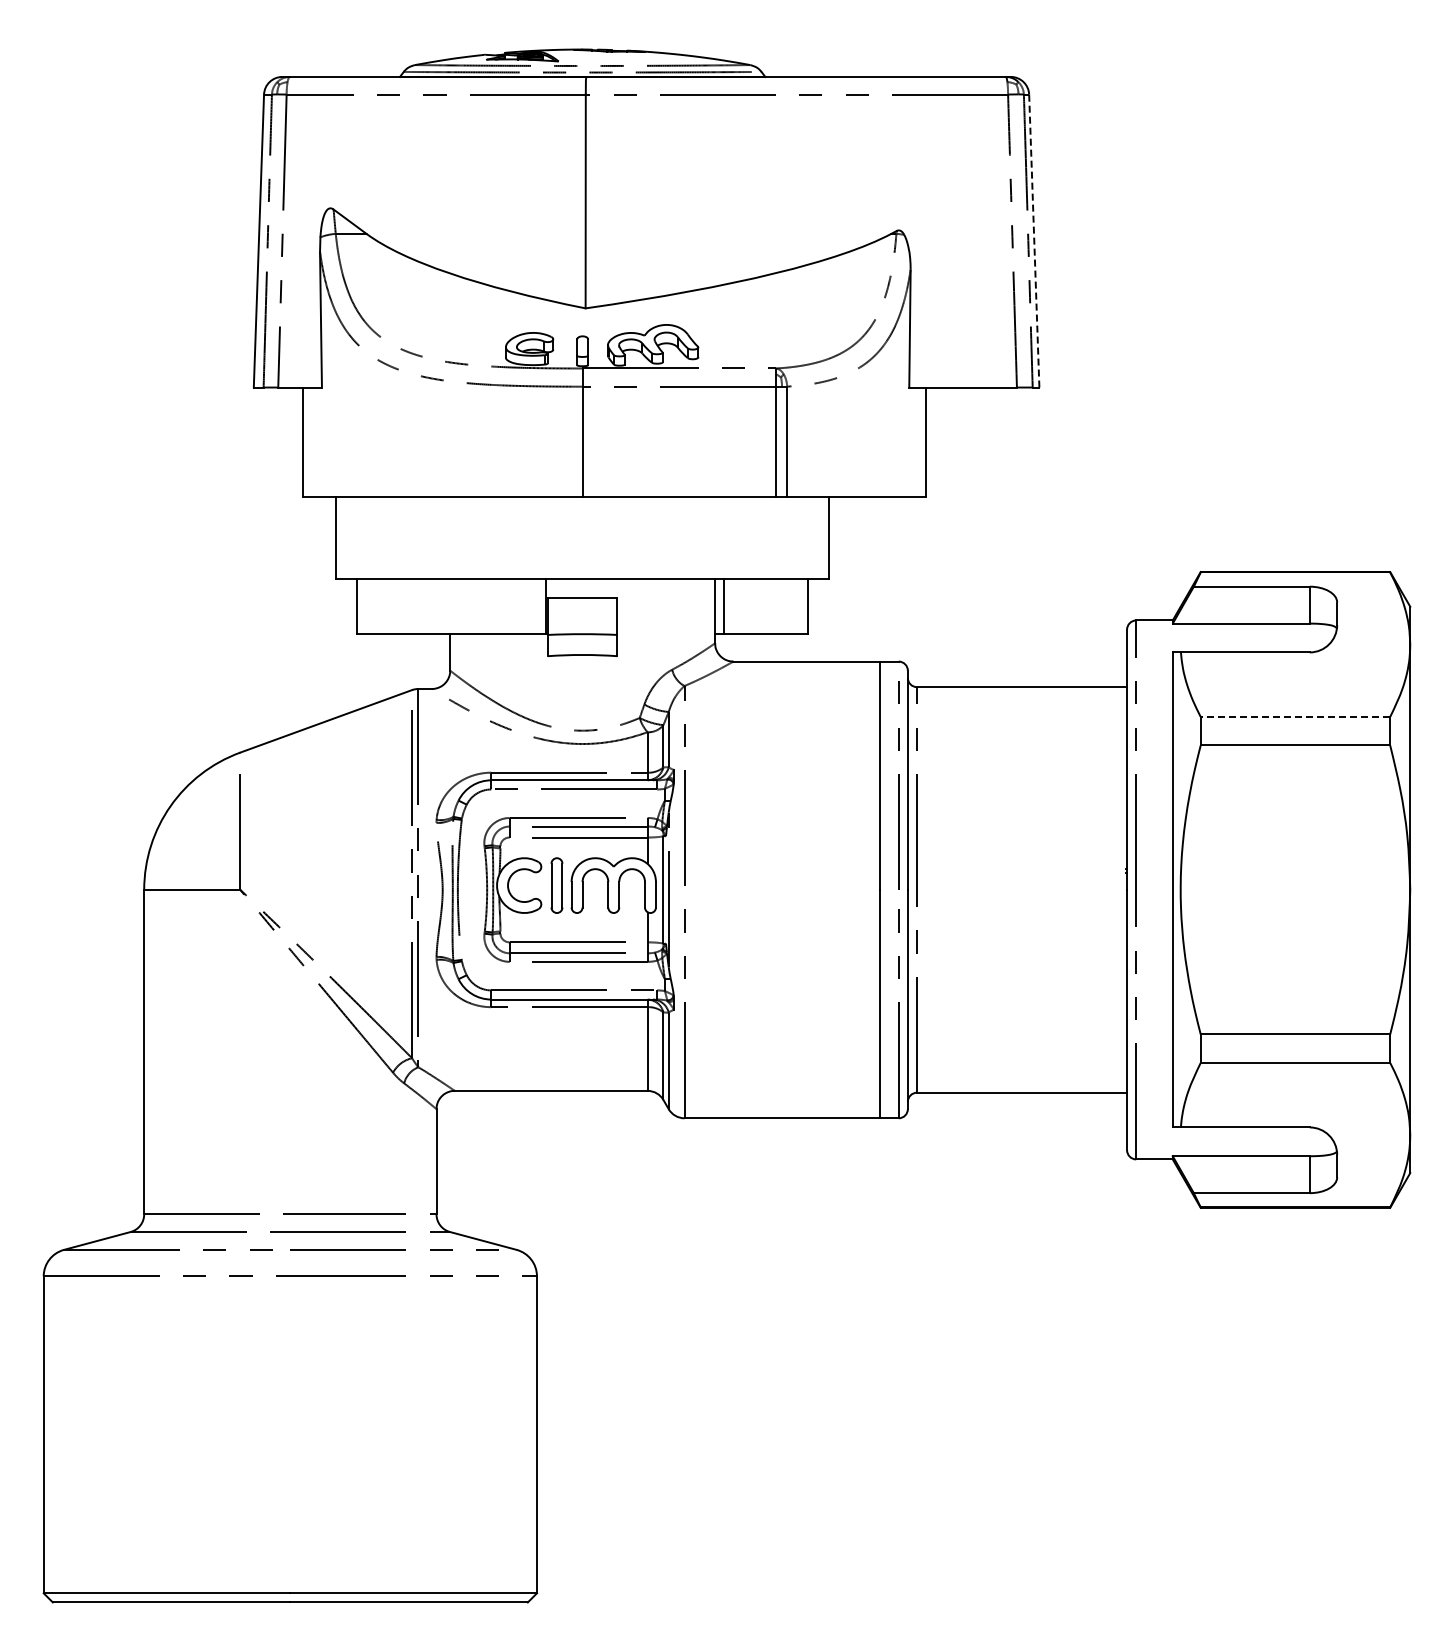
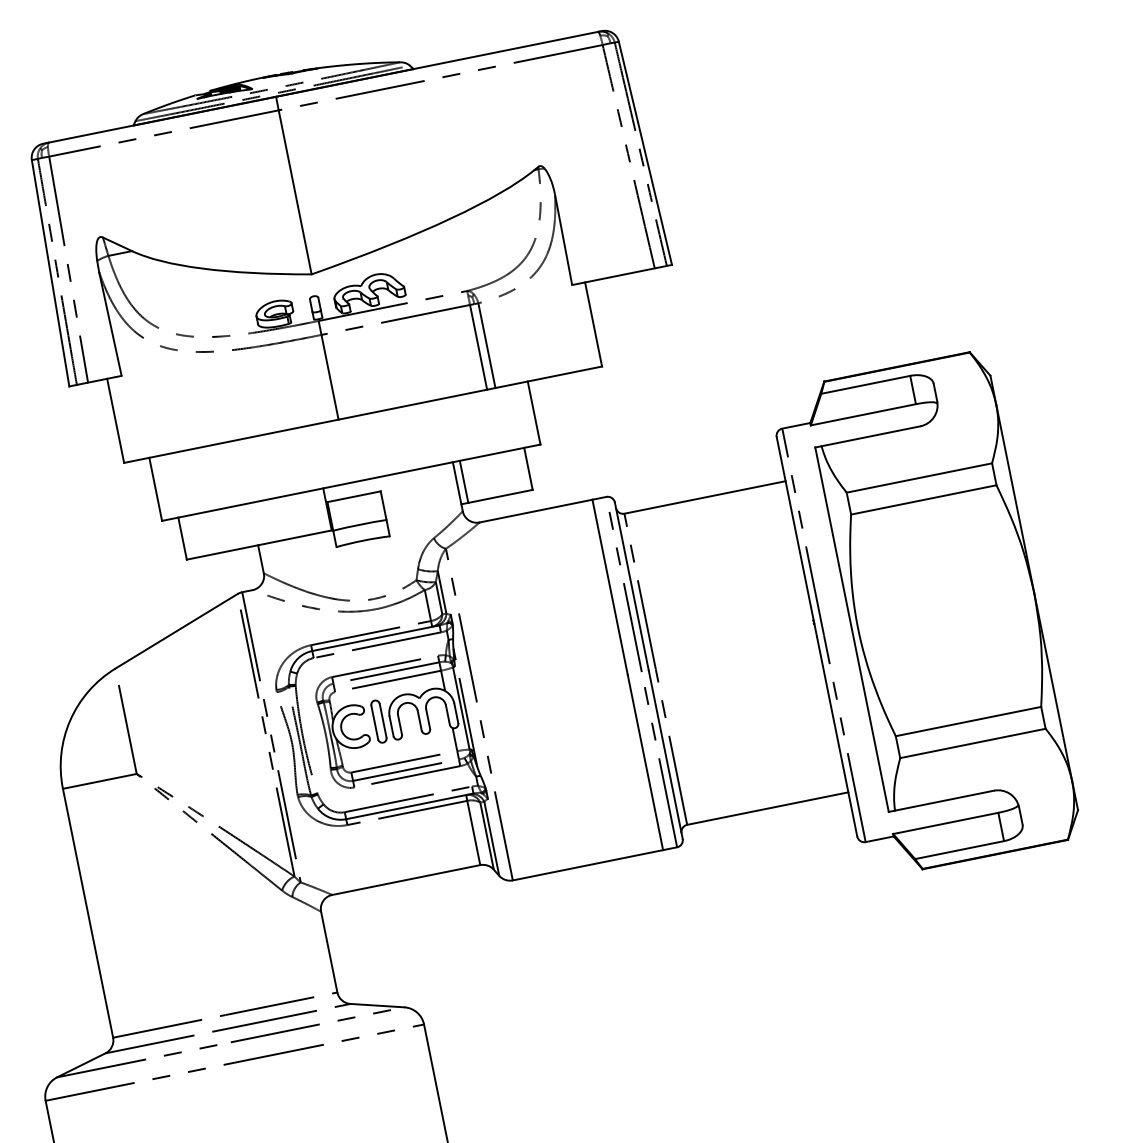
line: (1034, 241) -> (645, 153), dashed -> solid
line: (1295, 716) -> (919, 477), dashed -> solid

